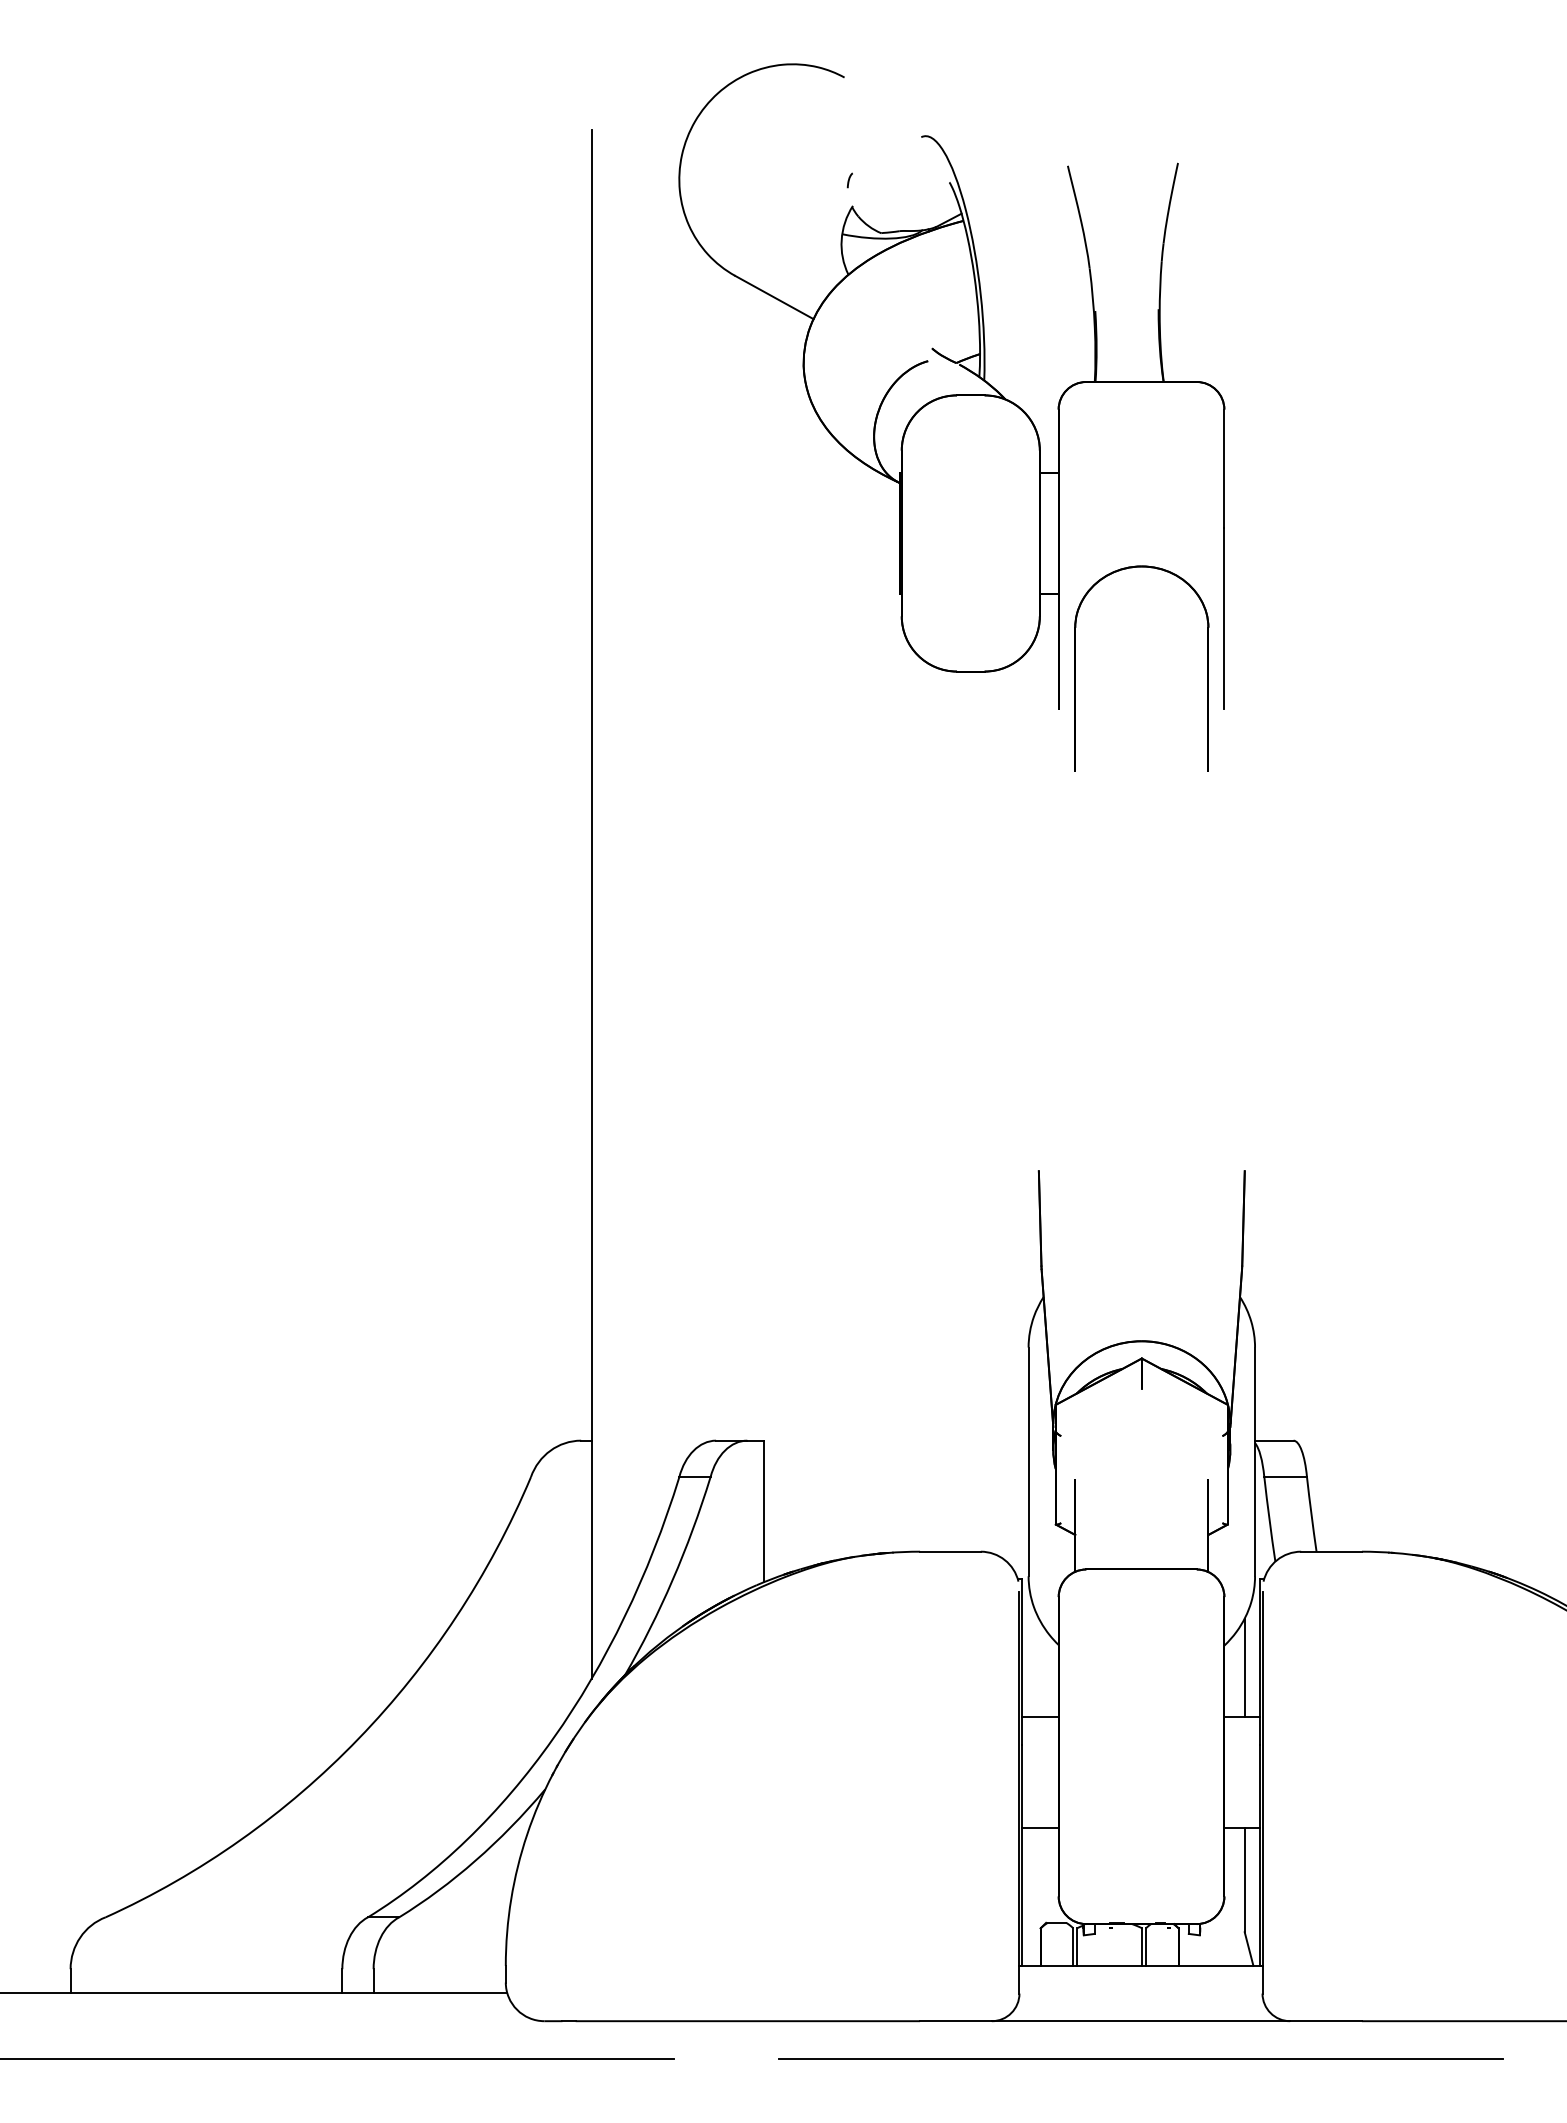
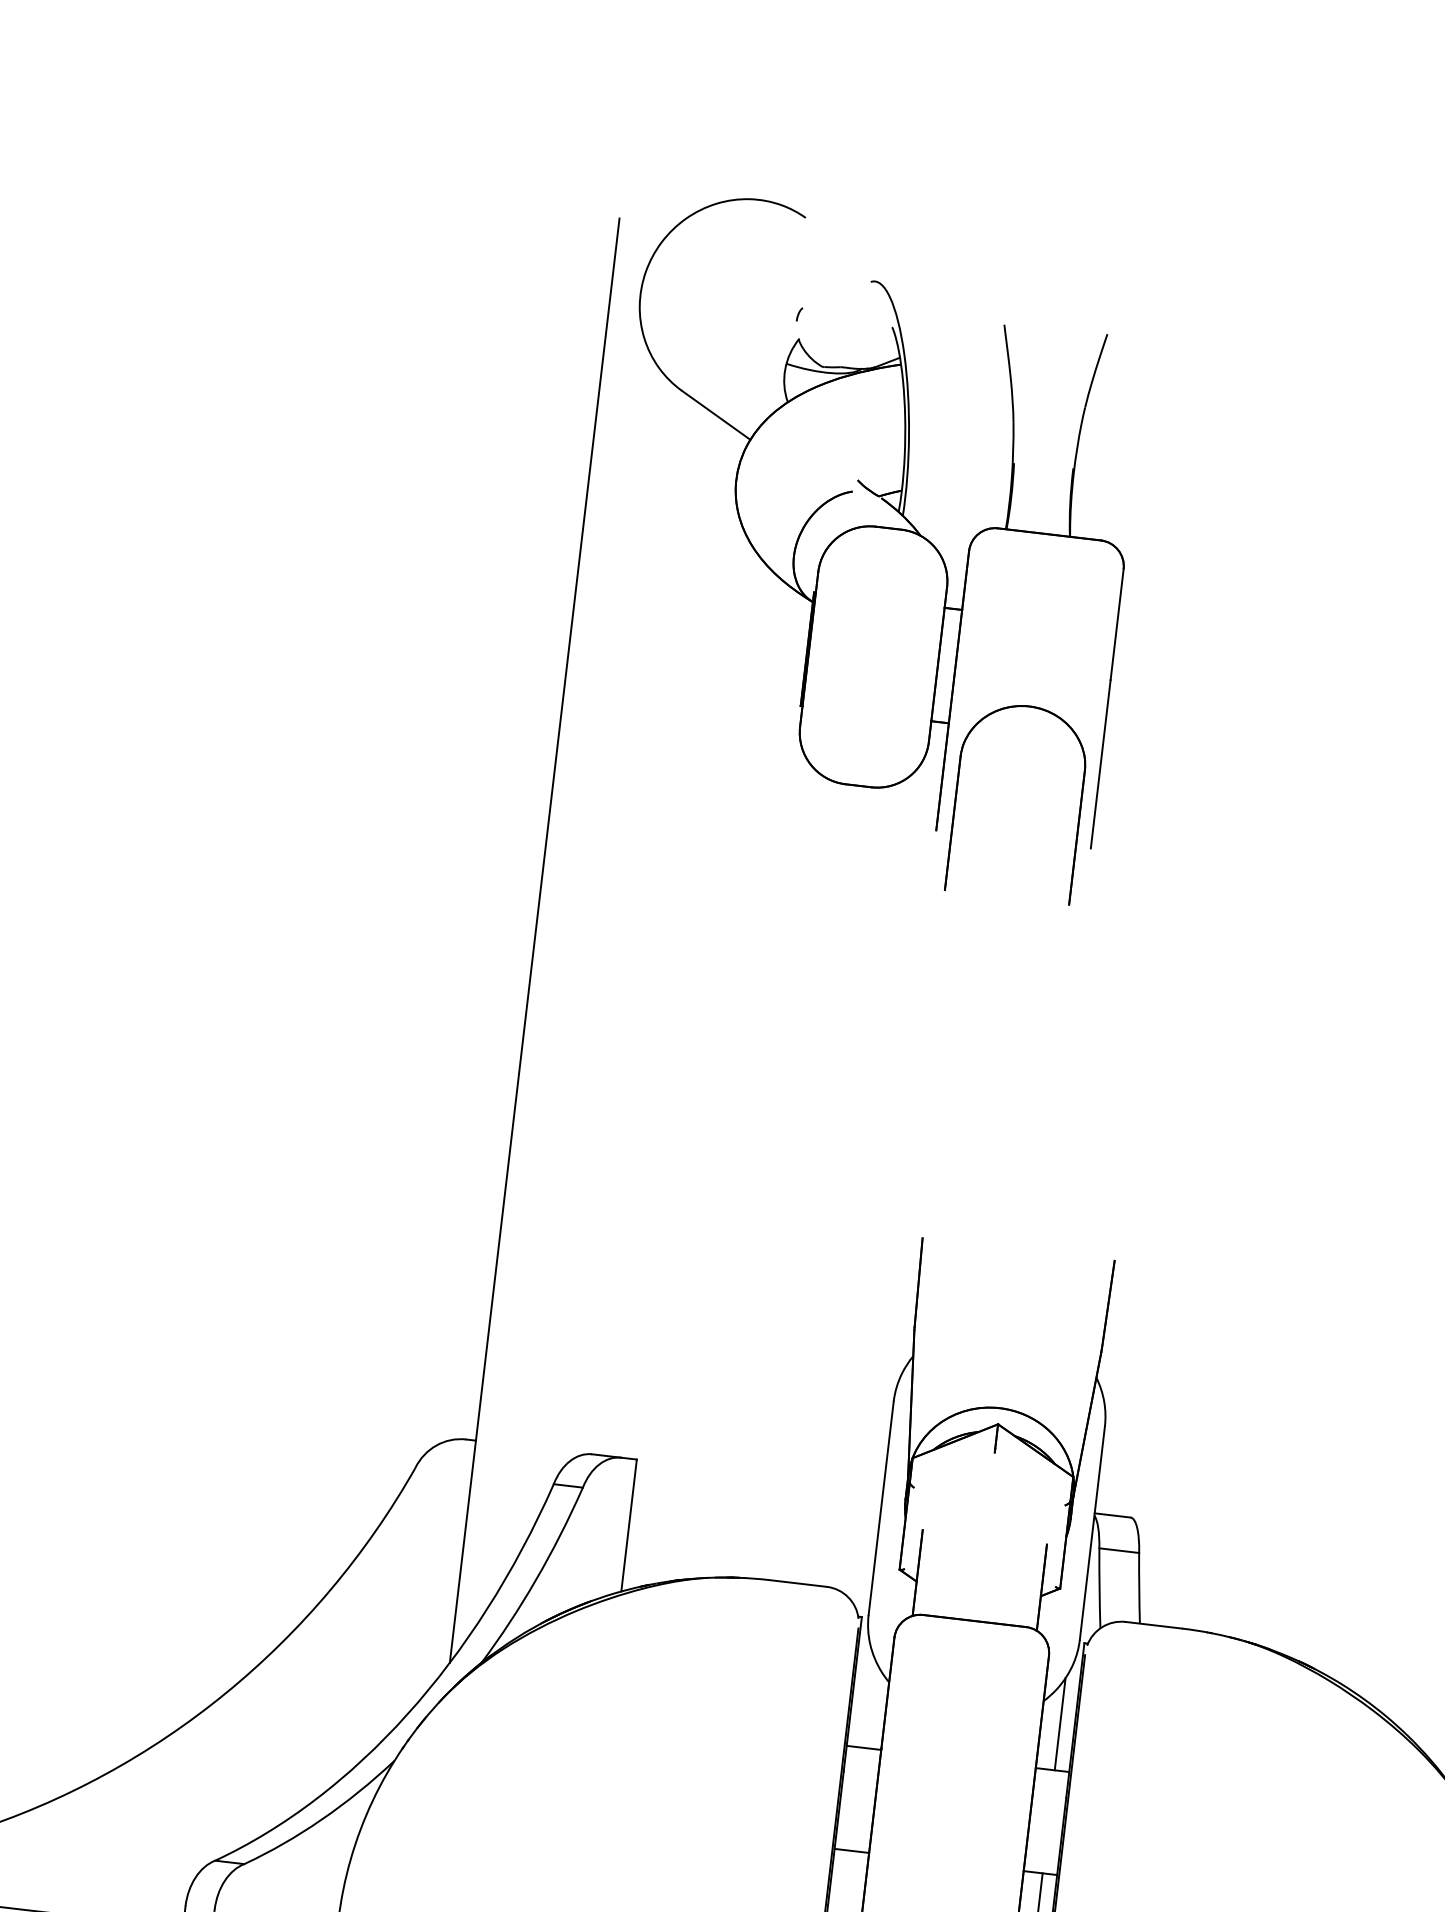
part: (951, 417) -> (868, 546), moved

